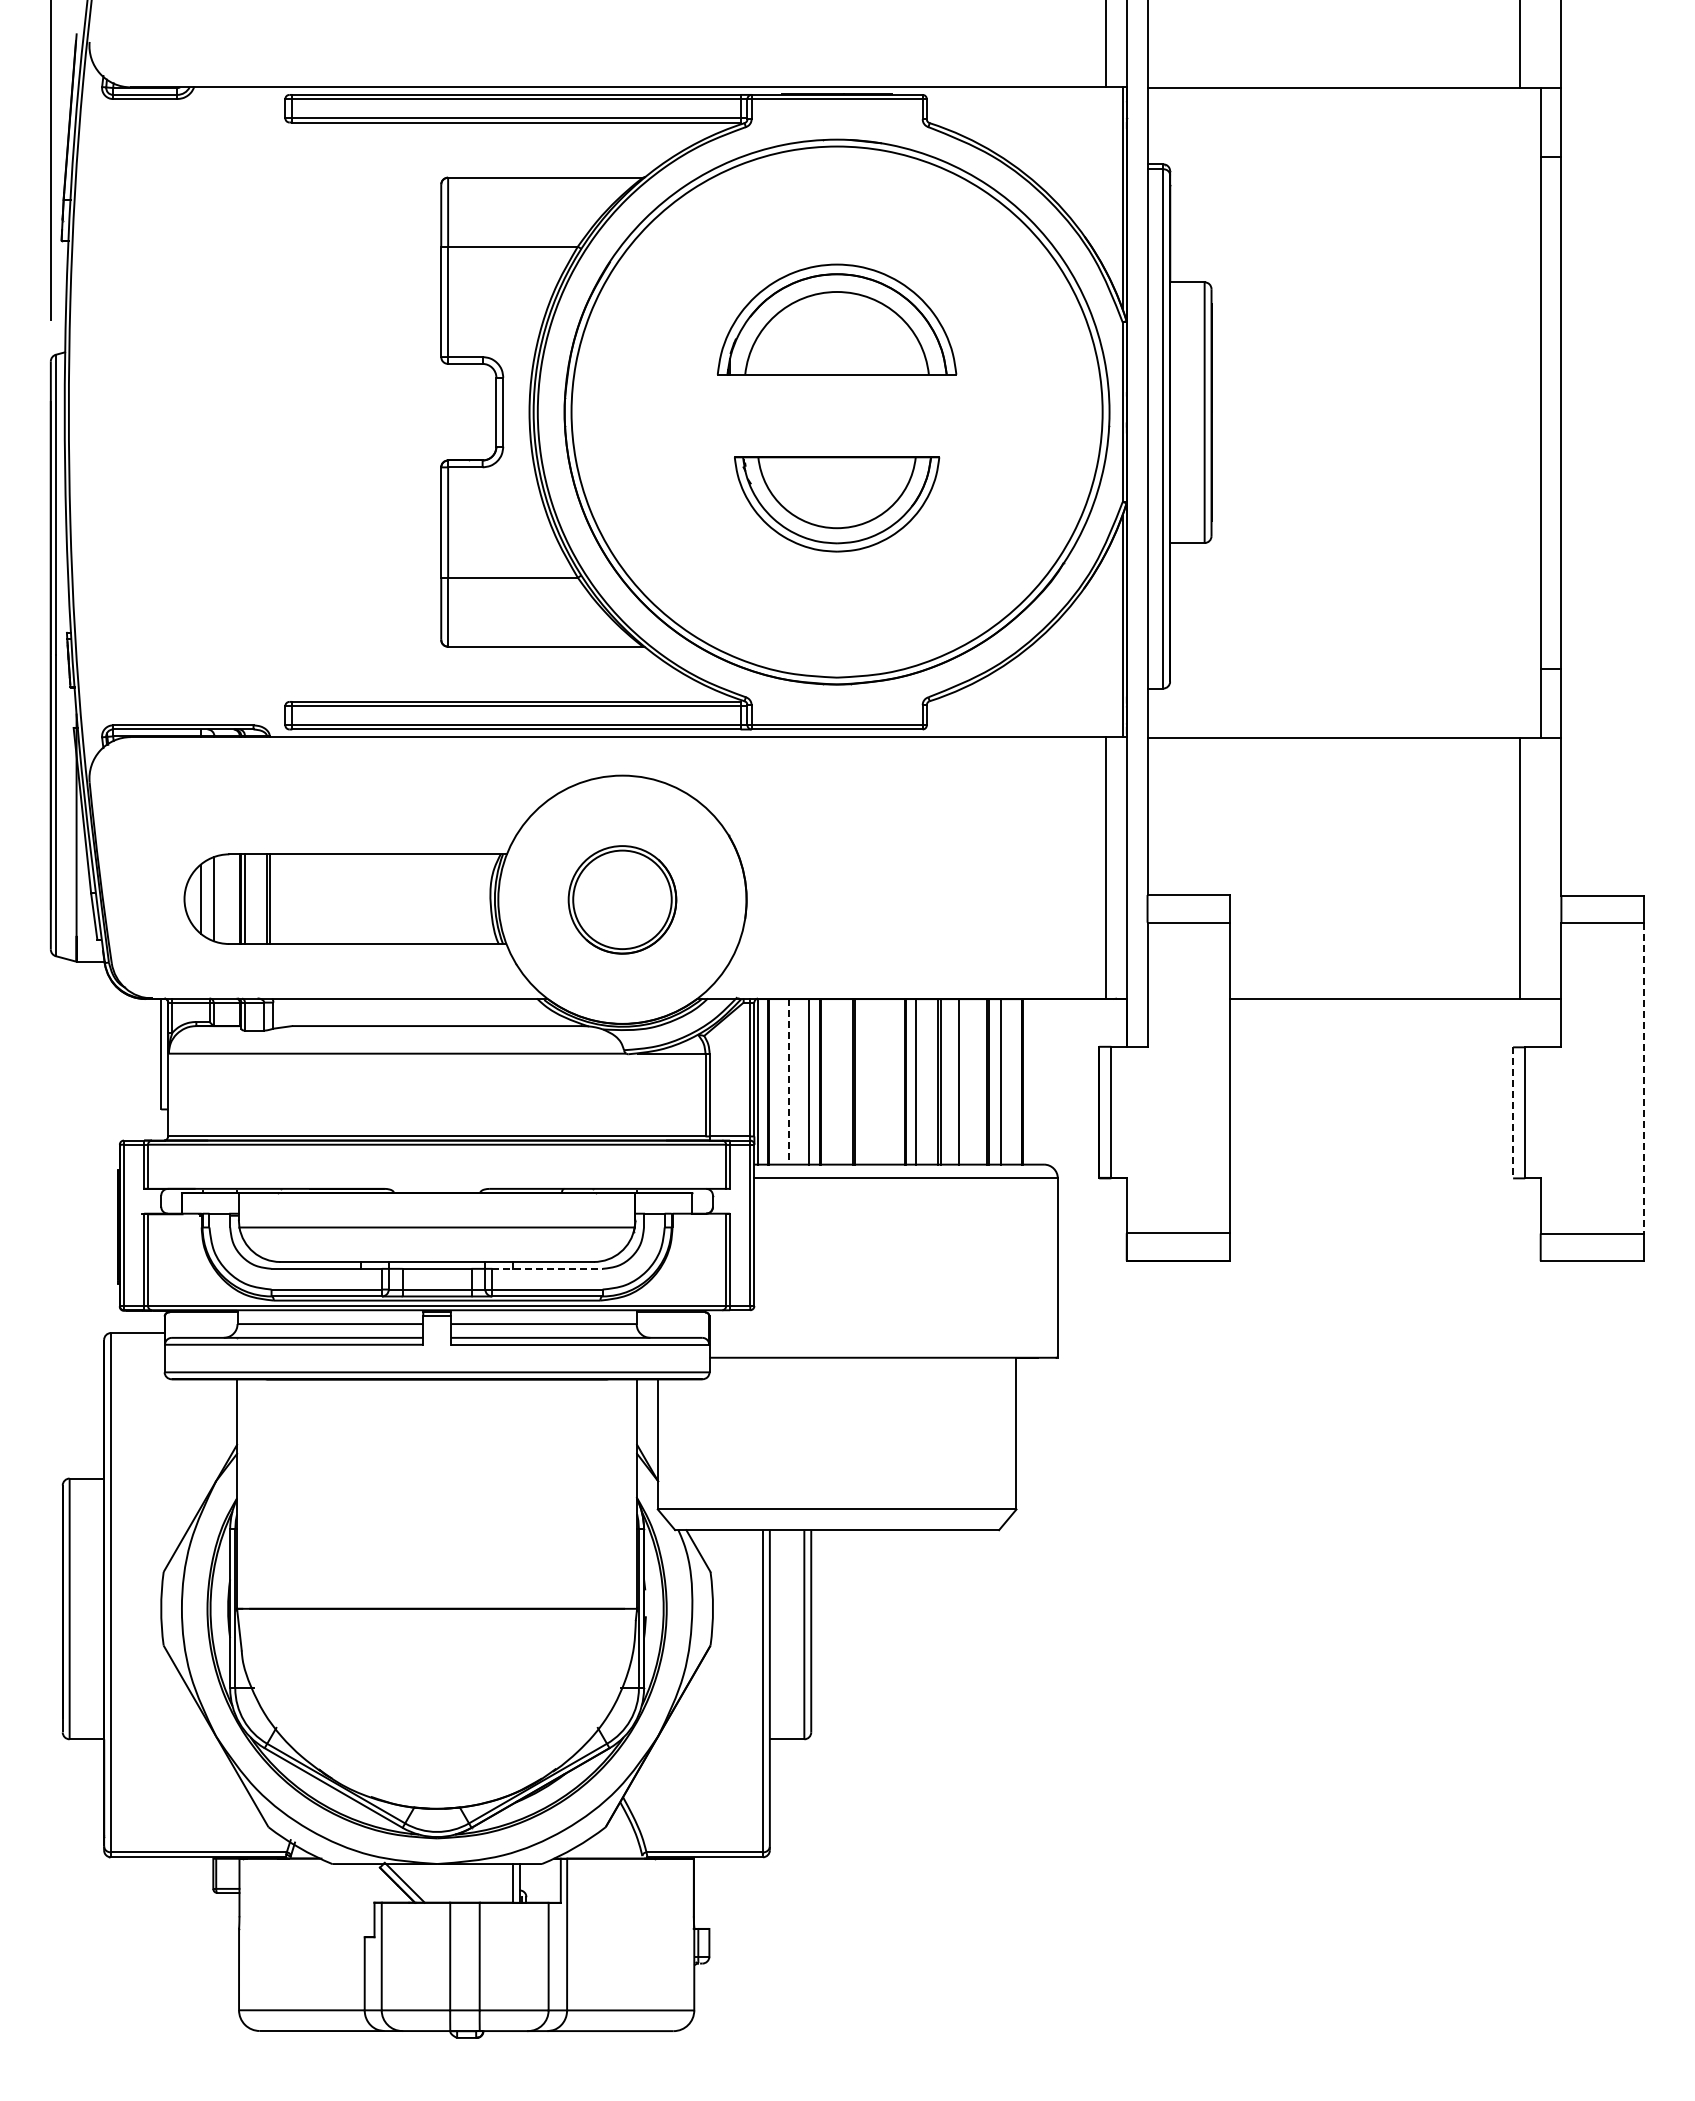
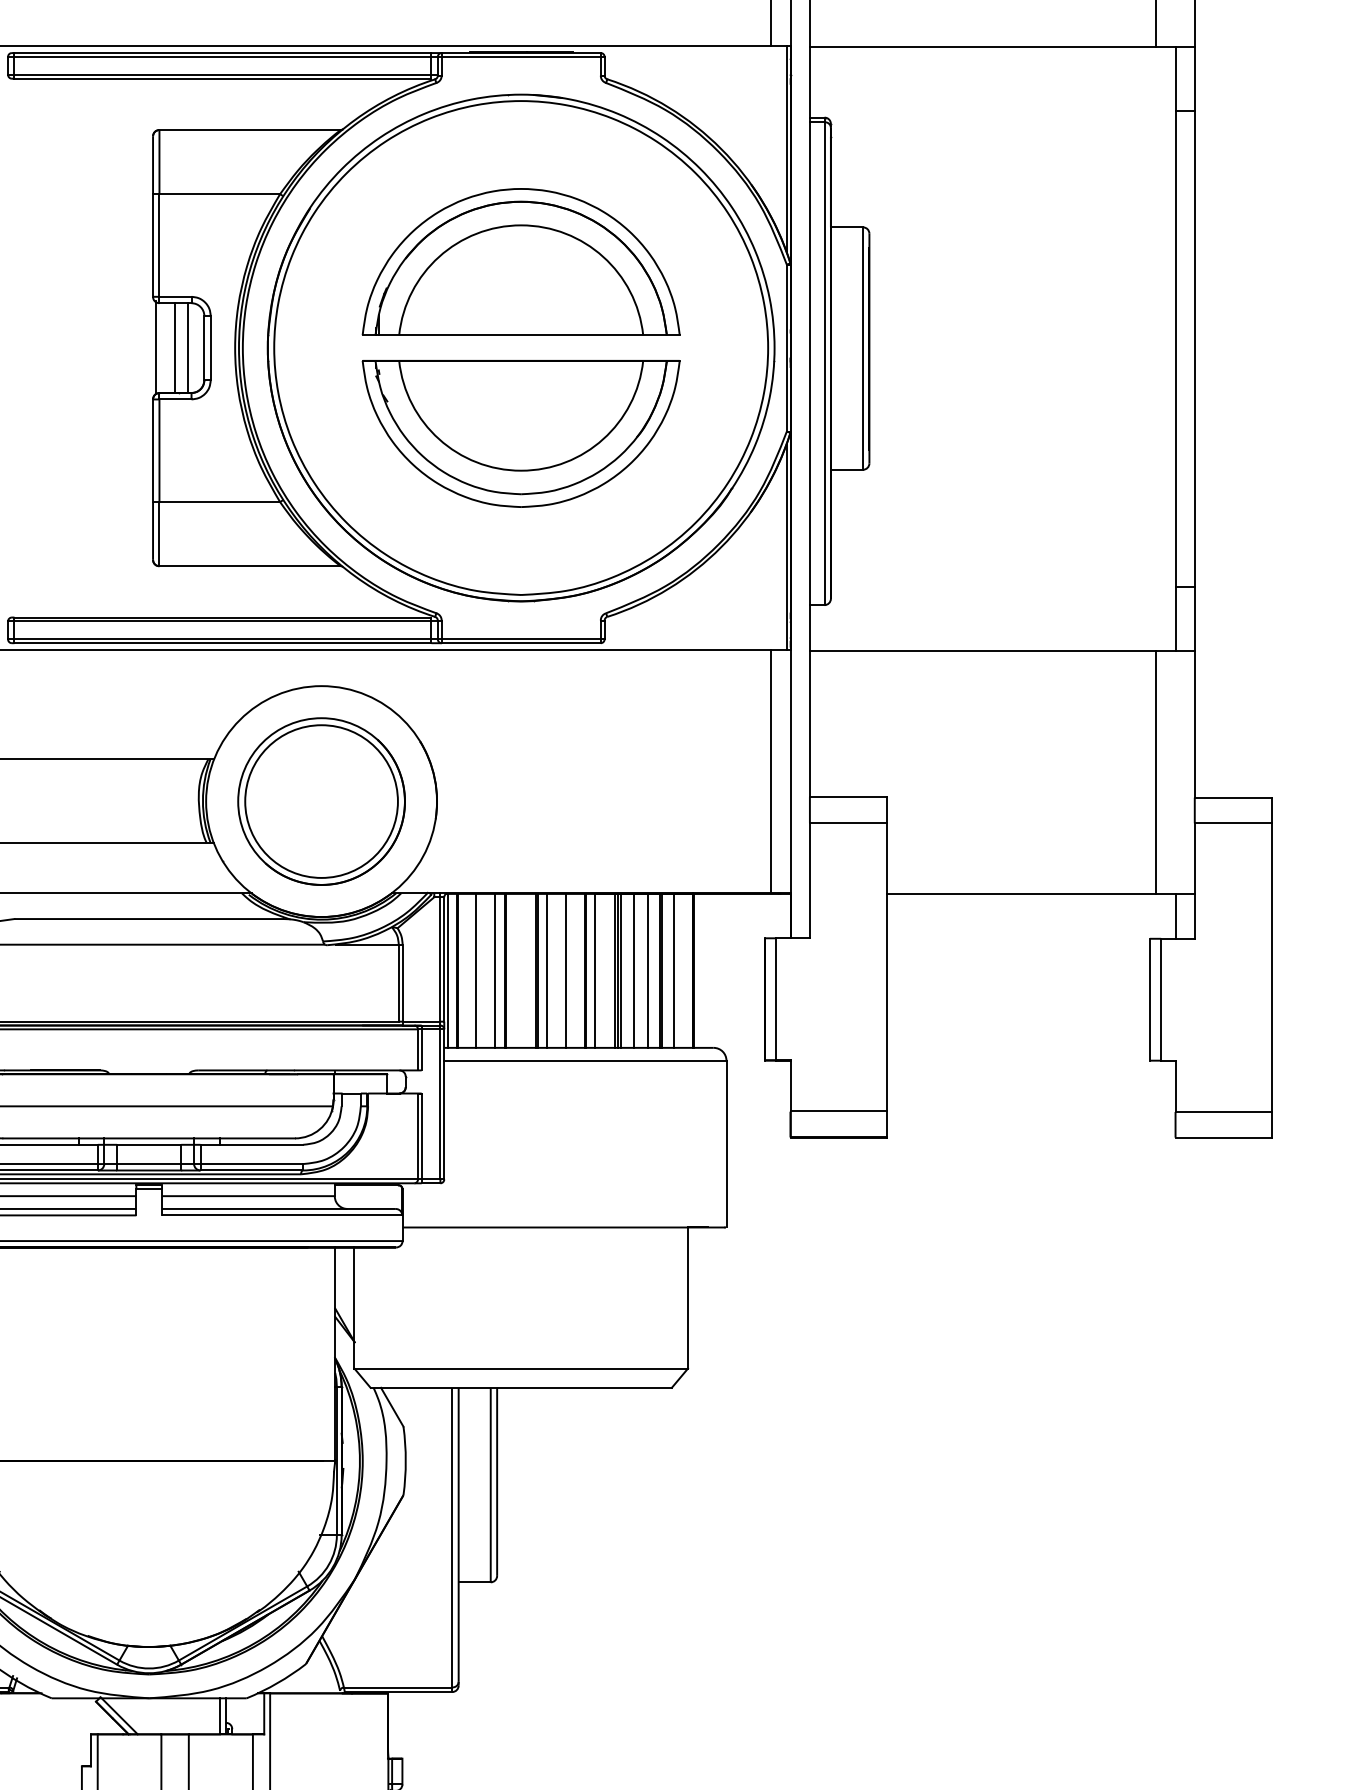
part: (836, 319) -> (520, 261), size x1.43
line: (444, 411) -> (156, 347), added
line: (464, 411) -> (174, 347), added
line: (478, 411) -> (187, 347), added
part: (836, 504) -> (520, 433), size x1.67
part: (622, 899) -> (321, 801), size x1.67
line: (1540, 1023) -> (1175, 916), added
line: (1644, 1078) -> (1272, 967), dashed -> solid
line: (788, 1081) -> (475, 970), dashed -> solid
line: (865, 1081) -> (547, 970), added
line: (885, 1081) -> (566, 970), added
line: (944, 1081) -> (621, 970), added
line: (972, 1081) -> (647, 970), added
line: (1513, 1112) -> (1150, 999), dashed -> solid
line: (547, 1268) -> (251, 1144), dashed -> solid

